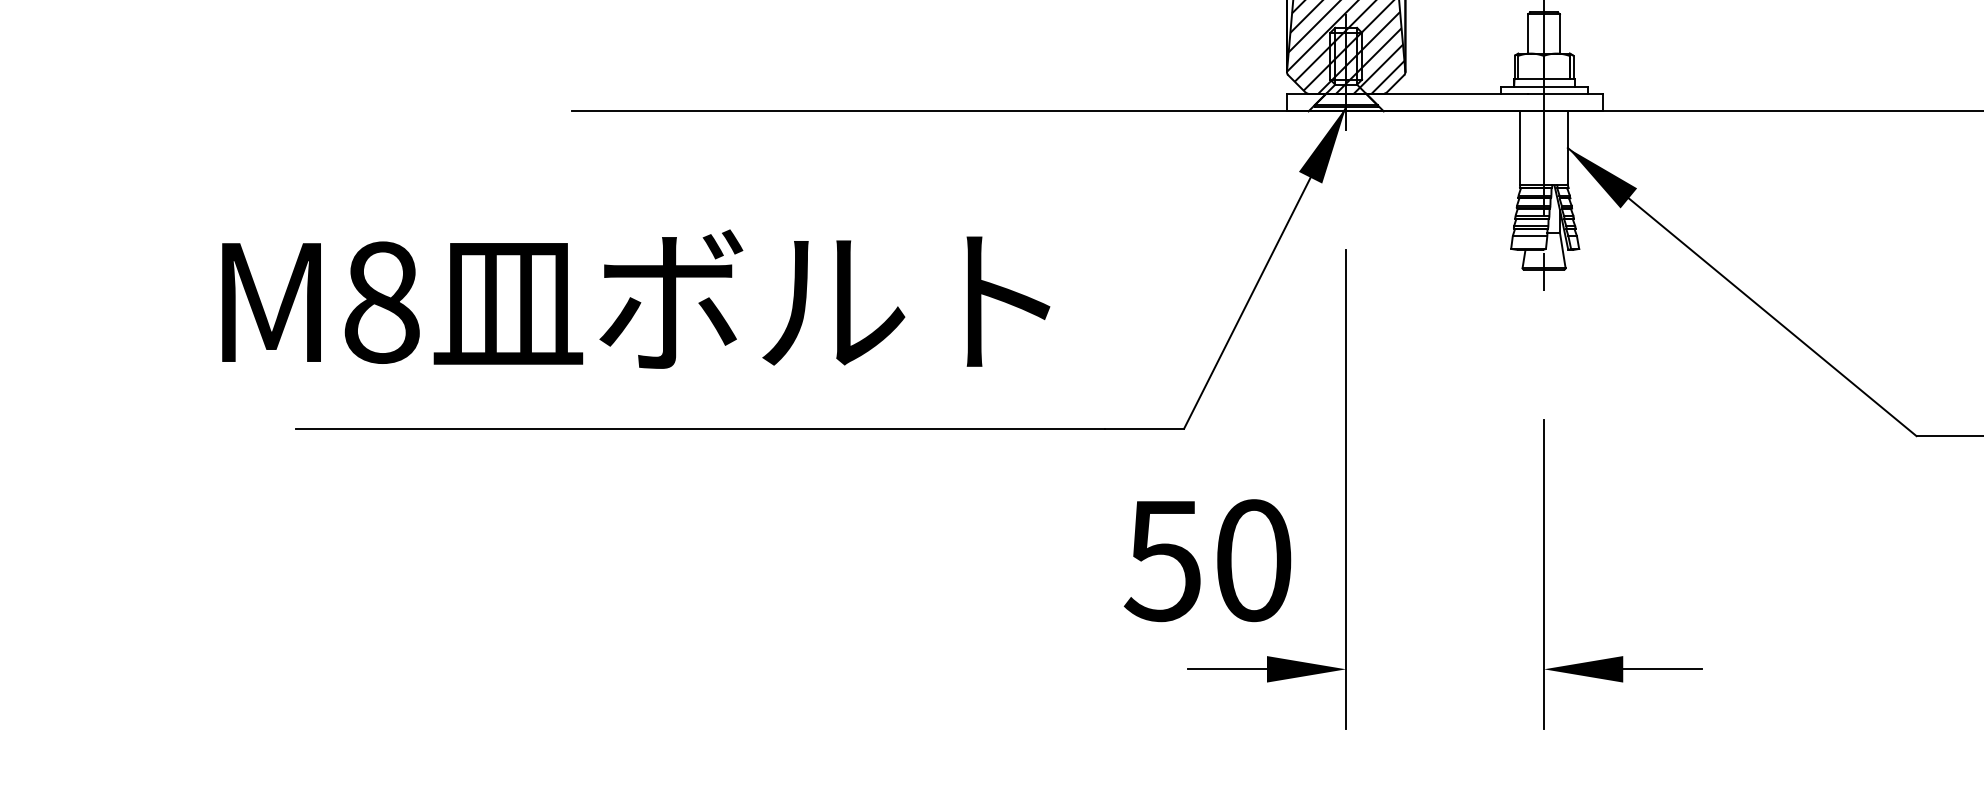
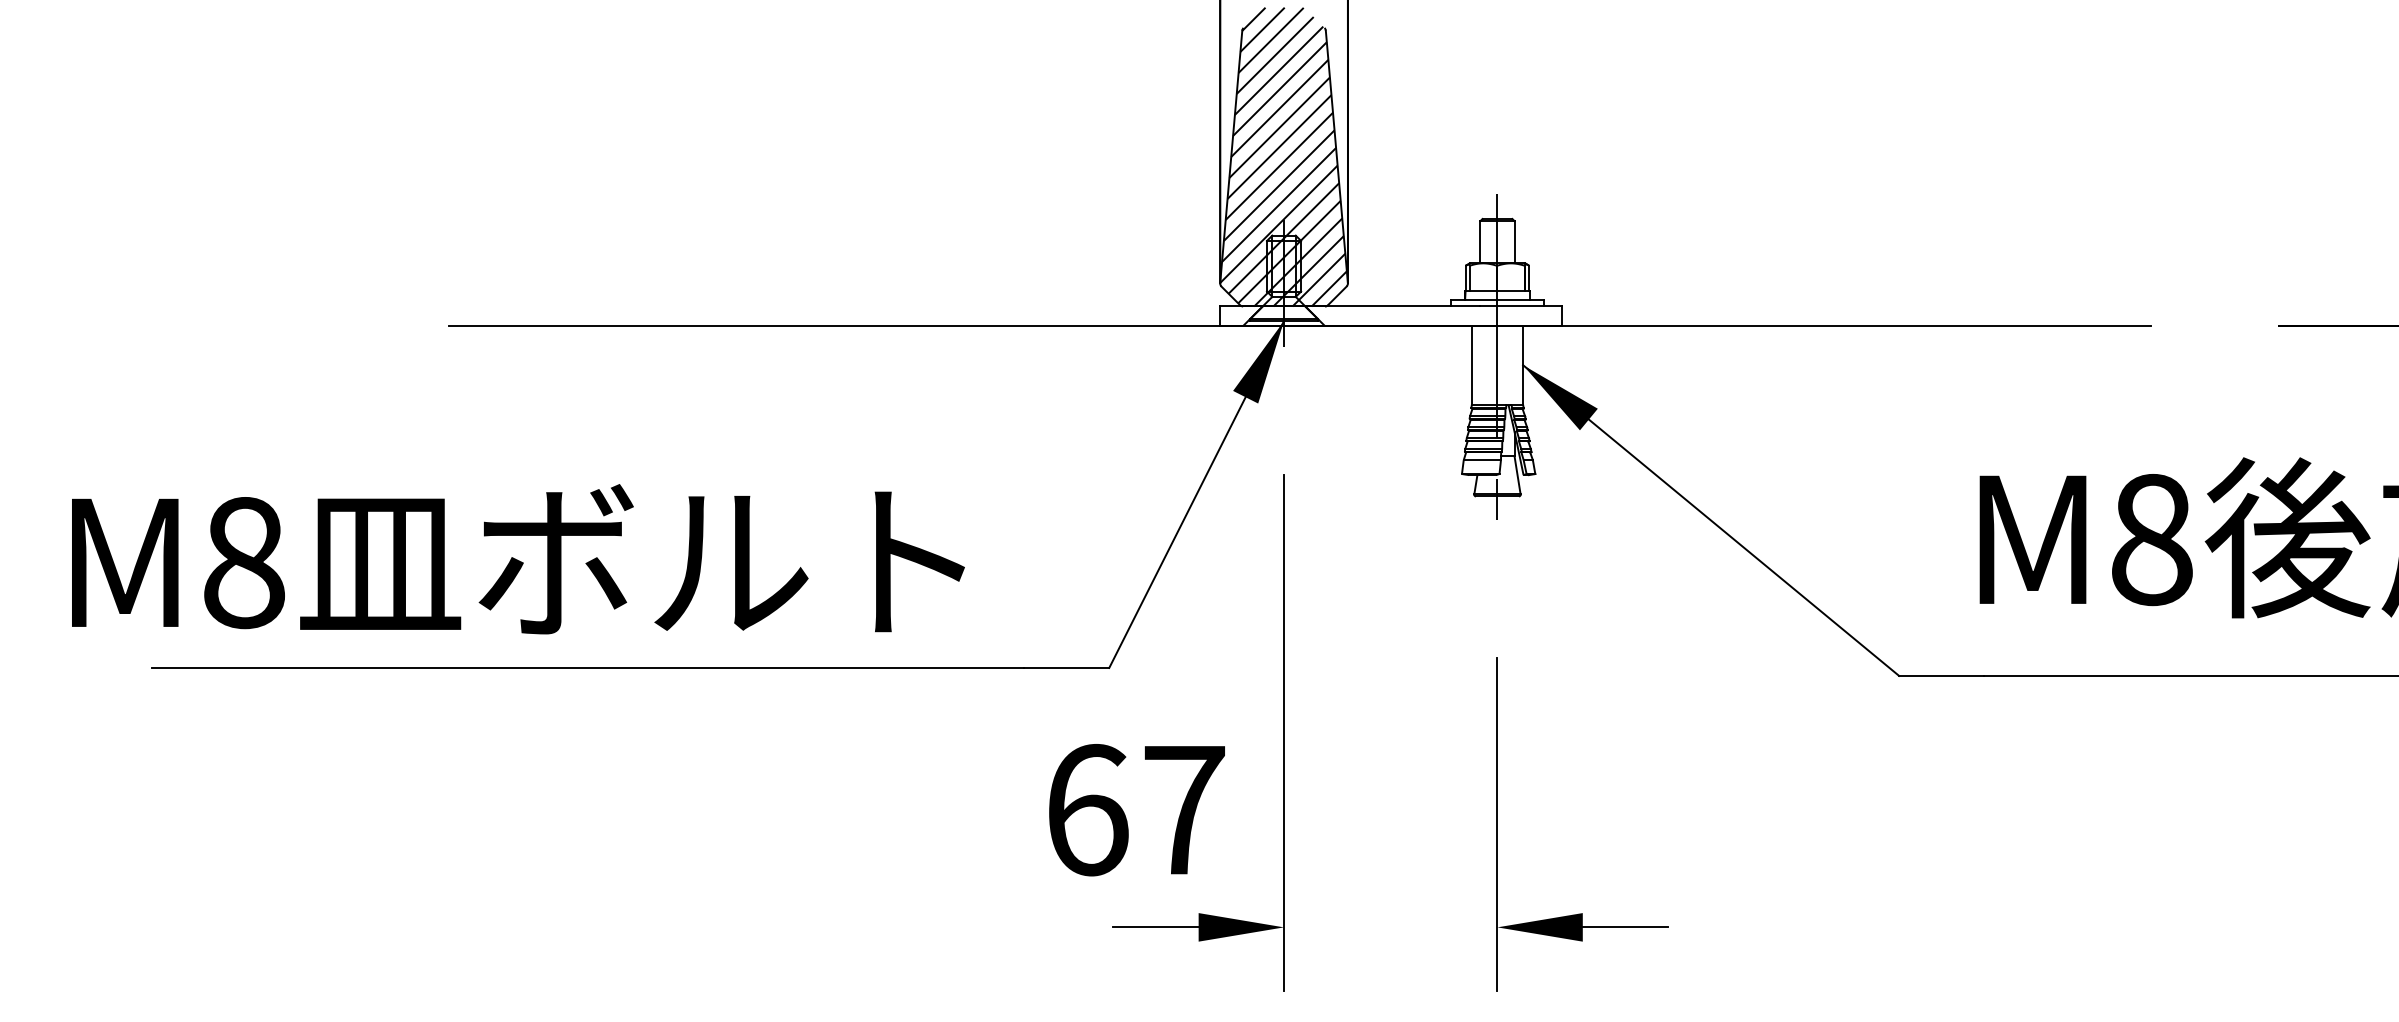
text: (636, 299) -> (518, 559), moved
text: (1207, 560) -> (1134, 810), 50 -> 67

